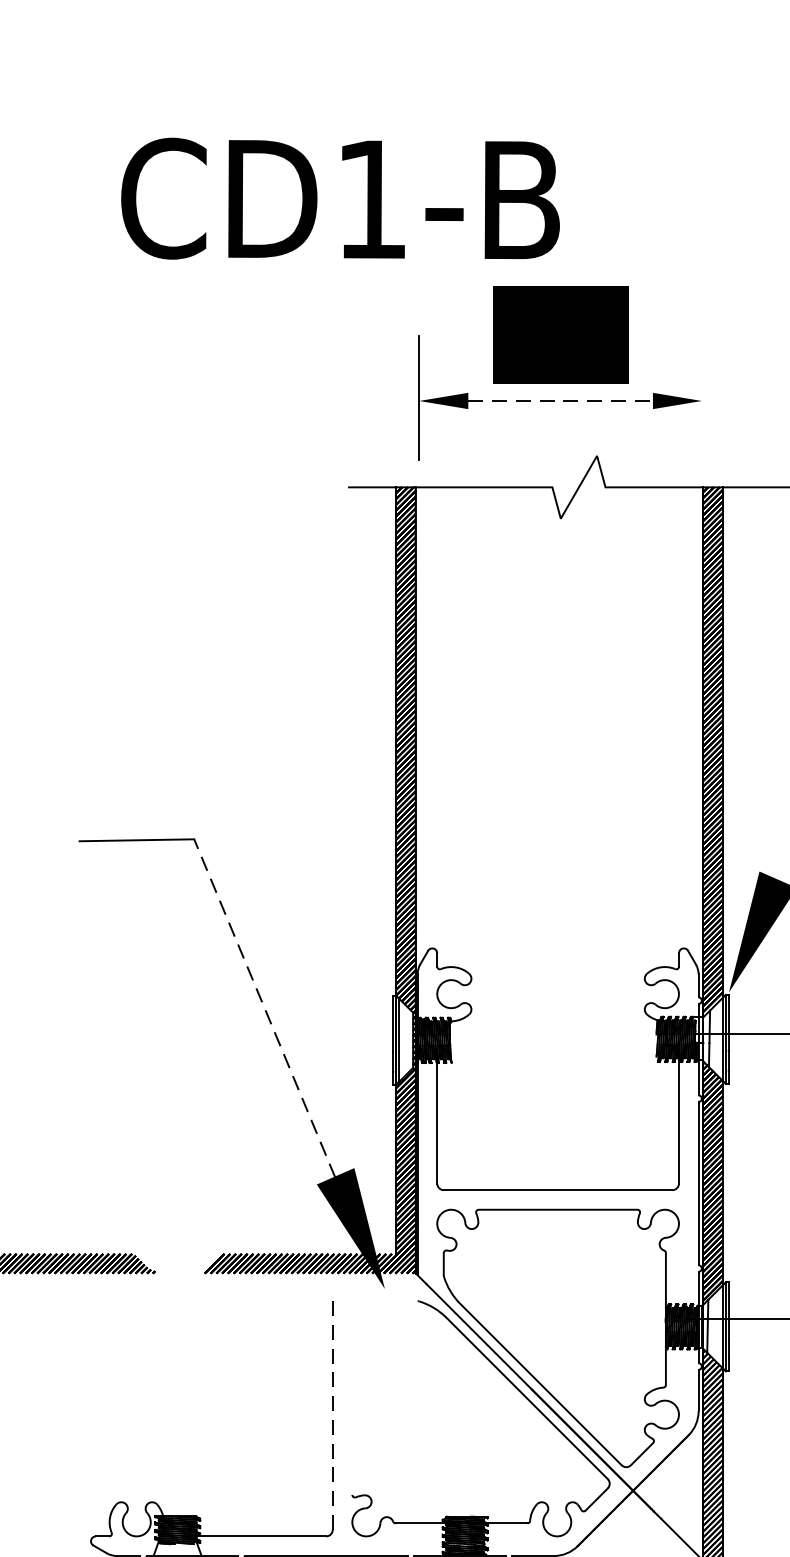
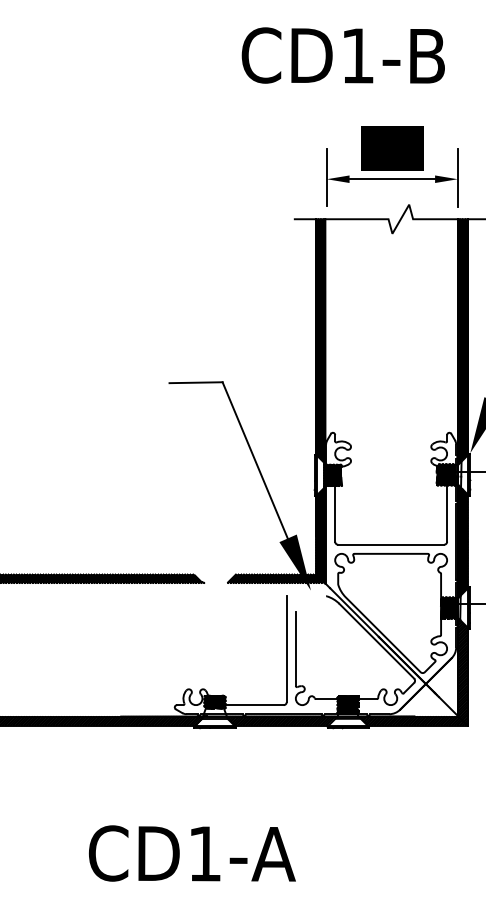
text: (338, 198) -> (342, 55), moved
line: (701, 397) -> (457, 177), added
line: (561, 401) -> (392, 179), dashed -> solid
line: (265, 1008) -> (255, 460), dashed -> solid
line: (351, 1414) -> (295, 648), added
line: (332, 1416) -> (286, 649), dashed -> solid

